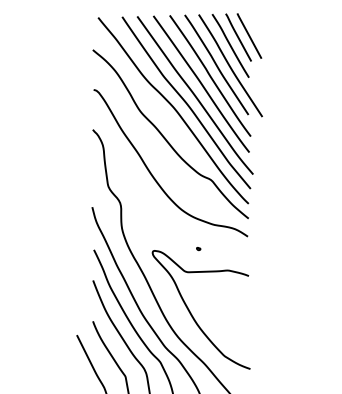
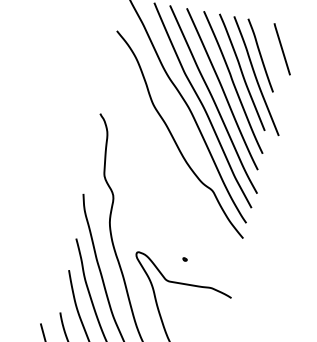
line: (238, 37) -> (270, 48), removed
curve: (153, 175) -> (153, 173), removed

